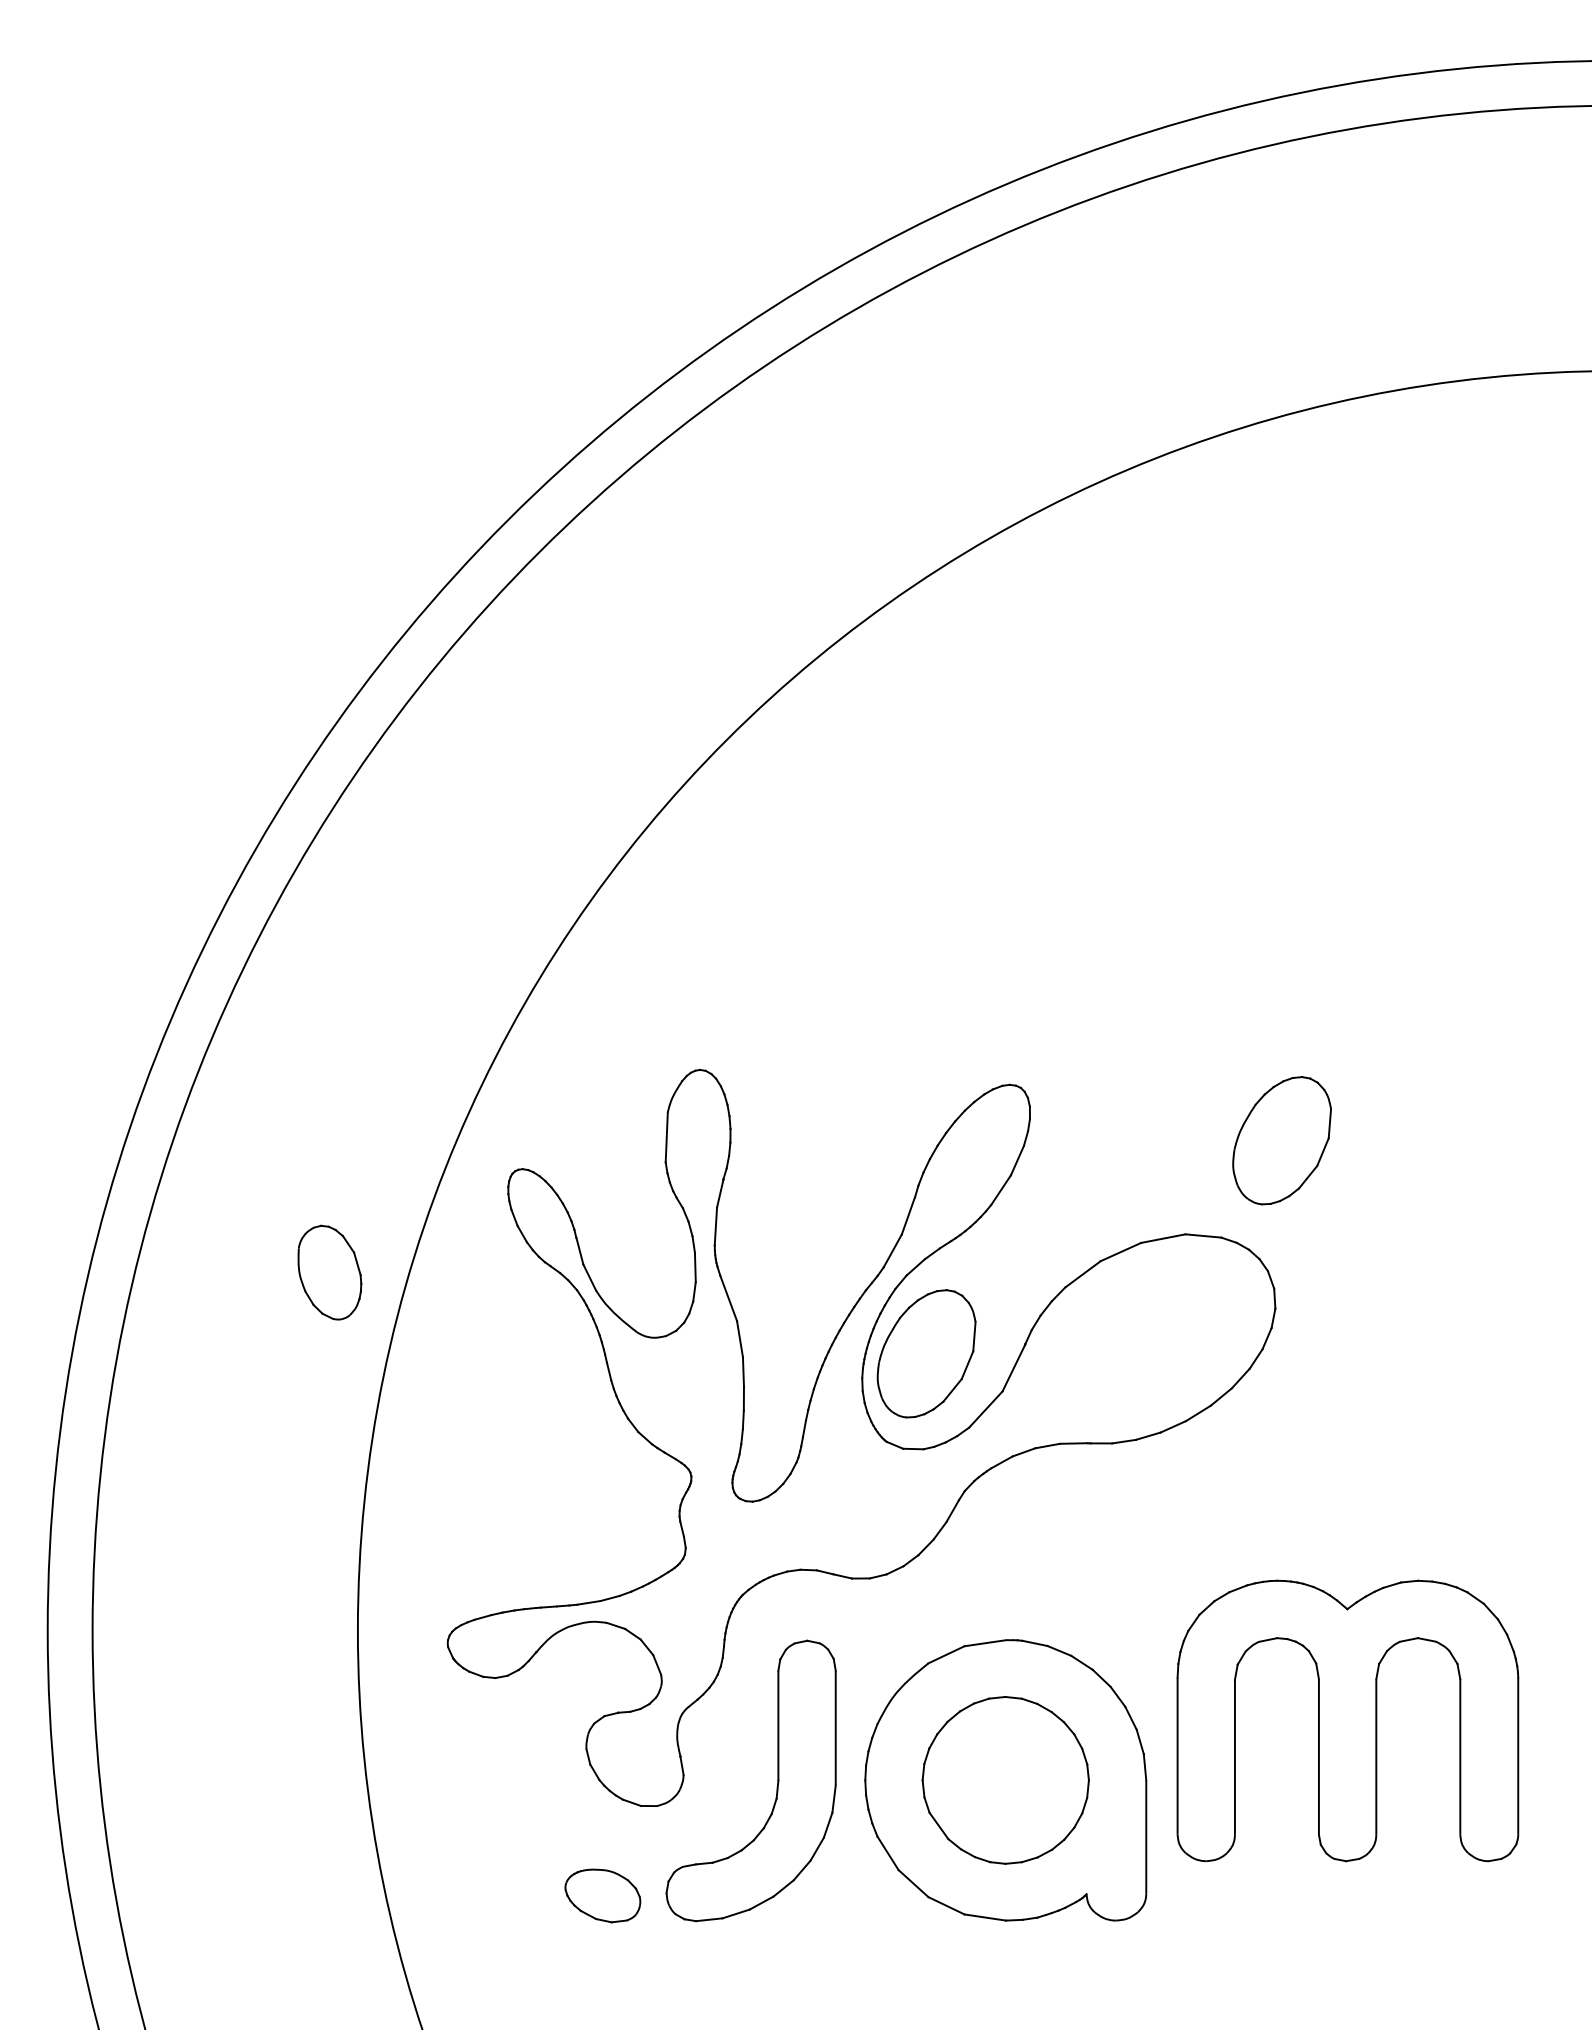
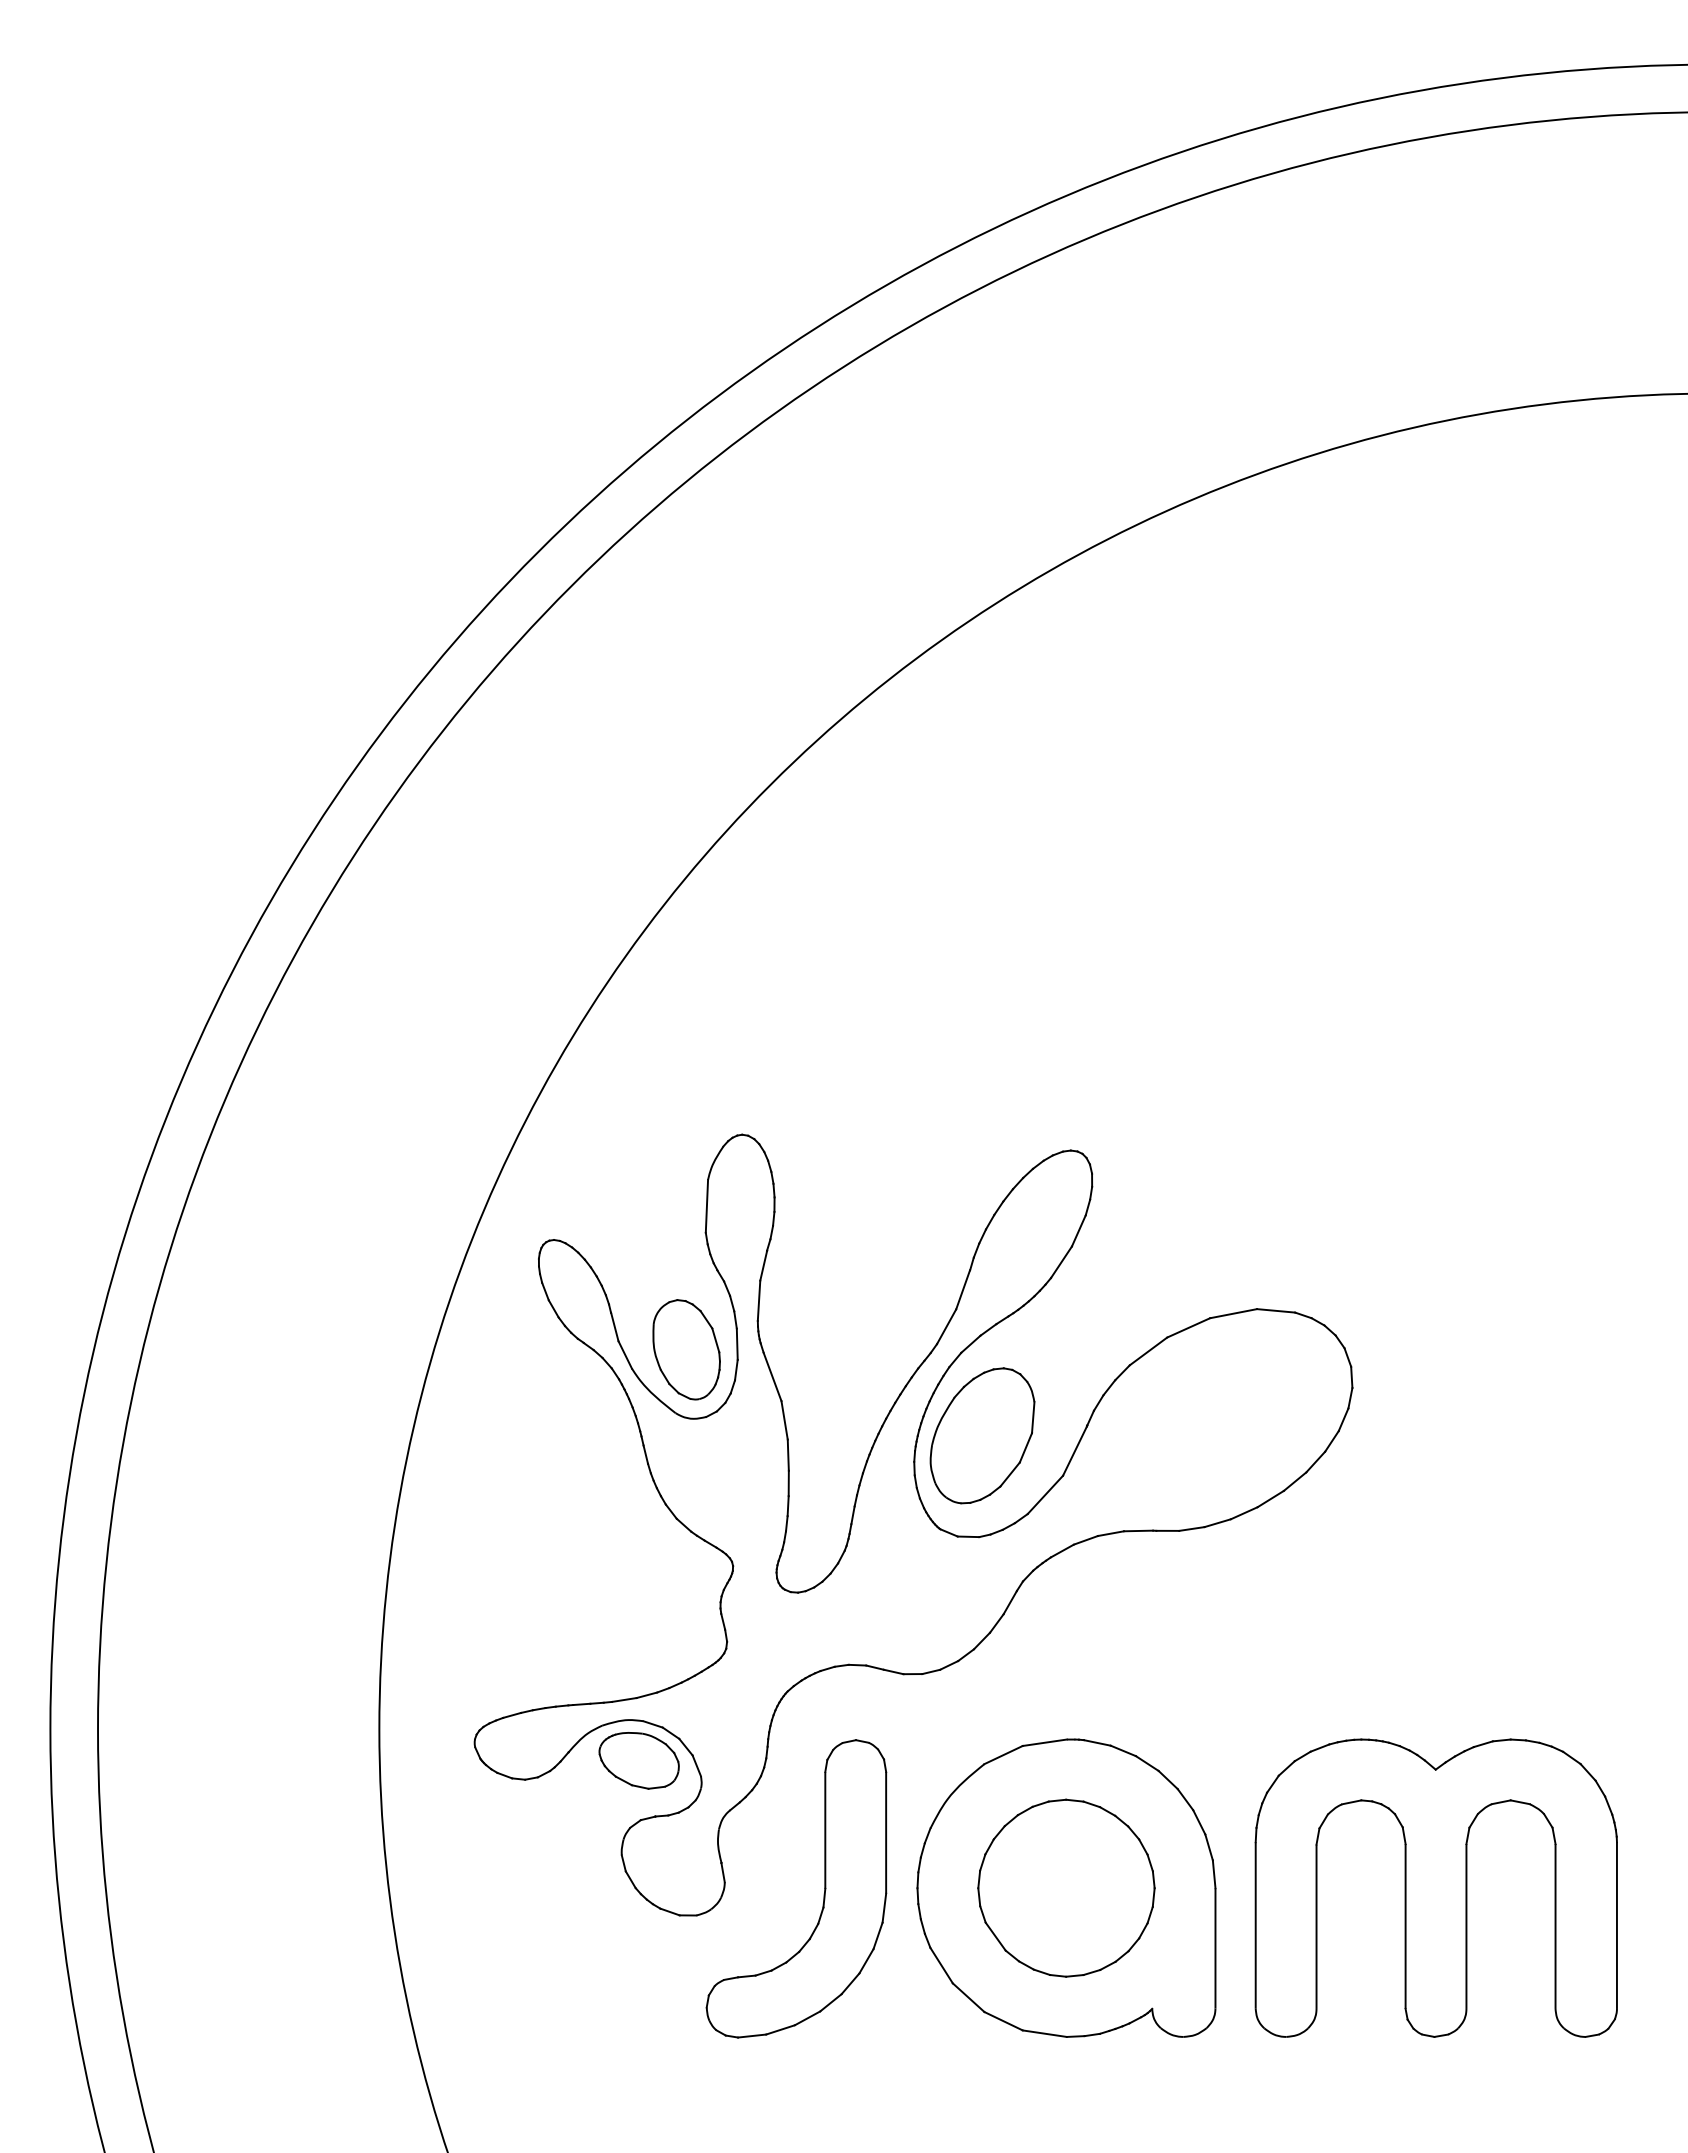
part: (1282, 1140) -> (1359, 1209), removed
part: (329, 1272) -> (686, 1349), moved
part: (1347, 1720) -> (1435, 1887), moved
part: (602, 1895) -> (638, 1760), moved

